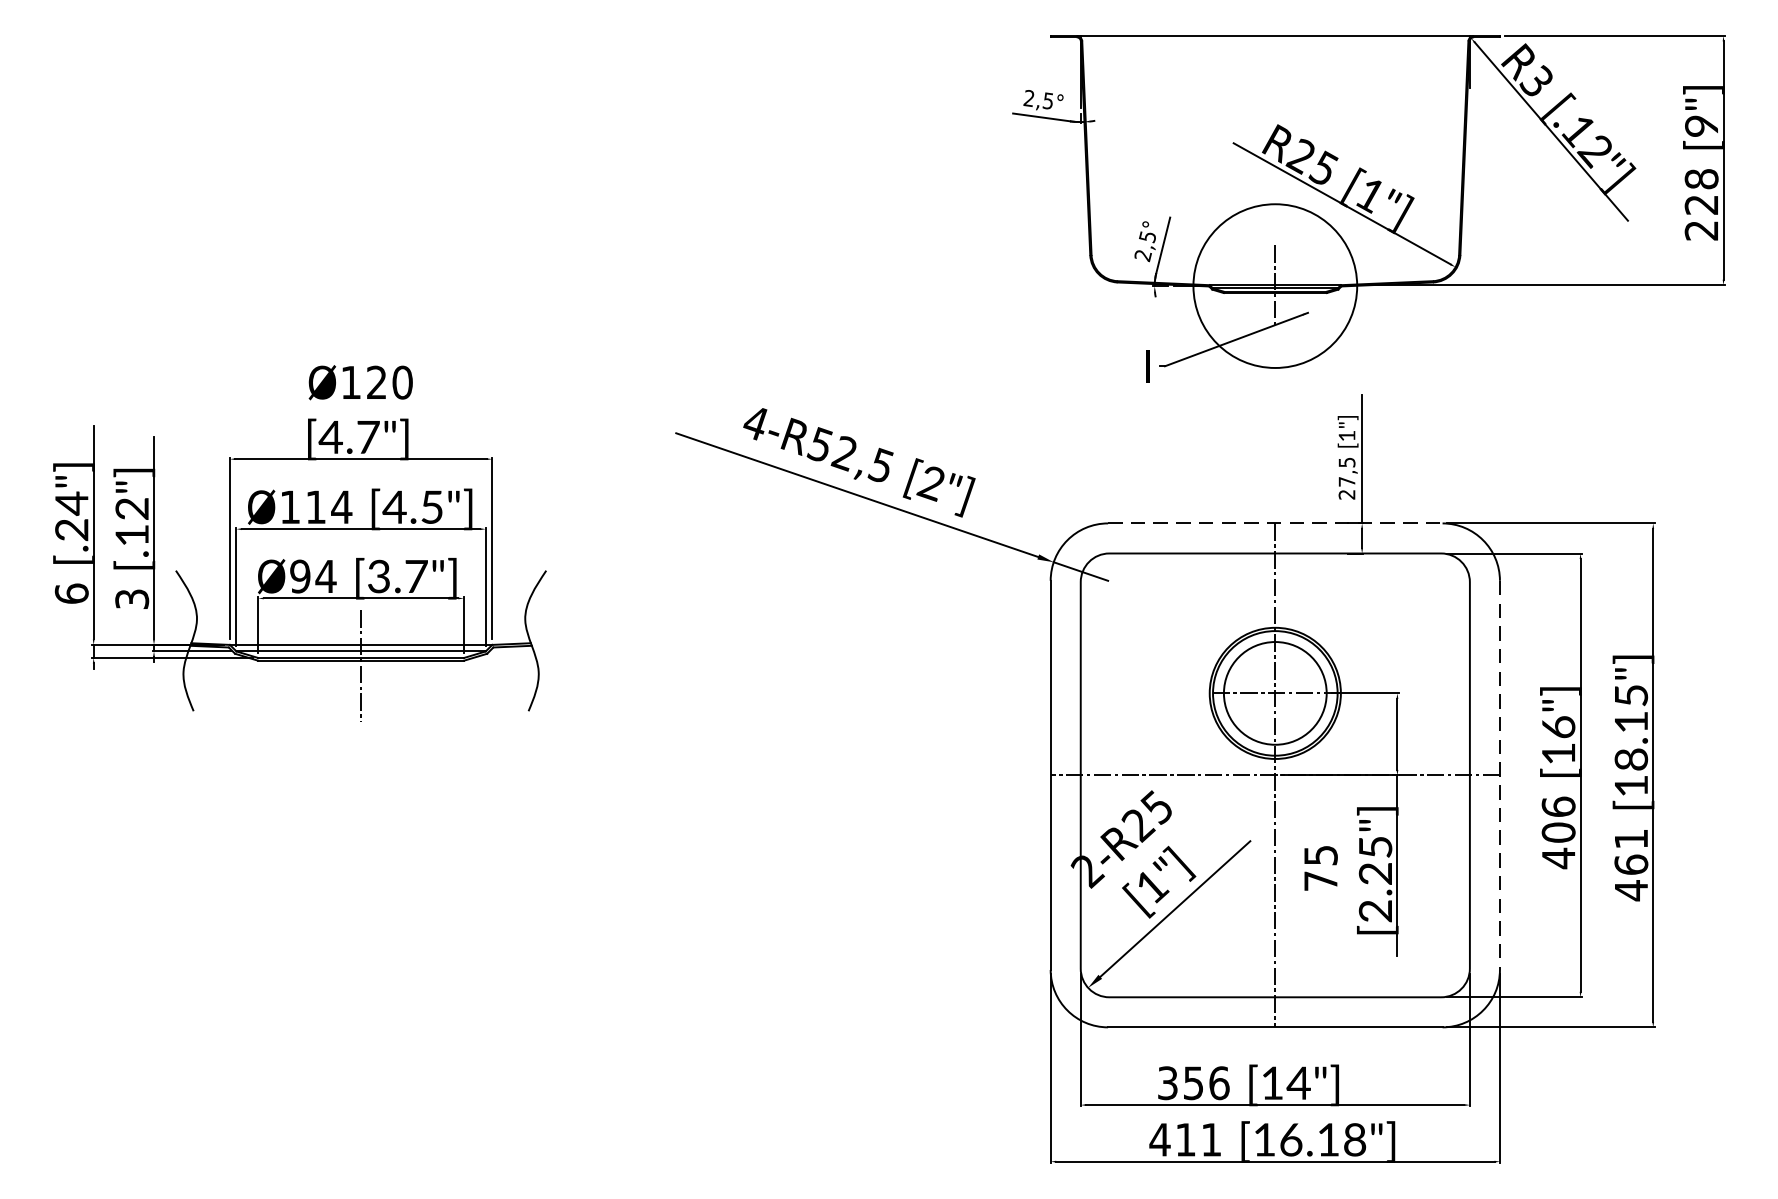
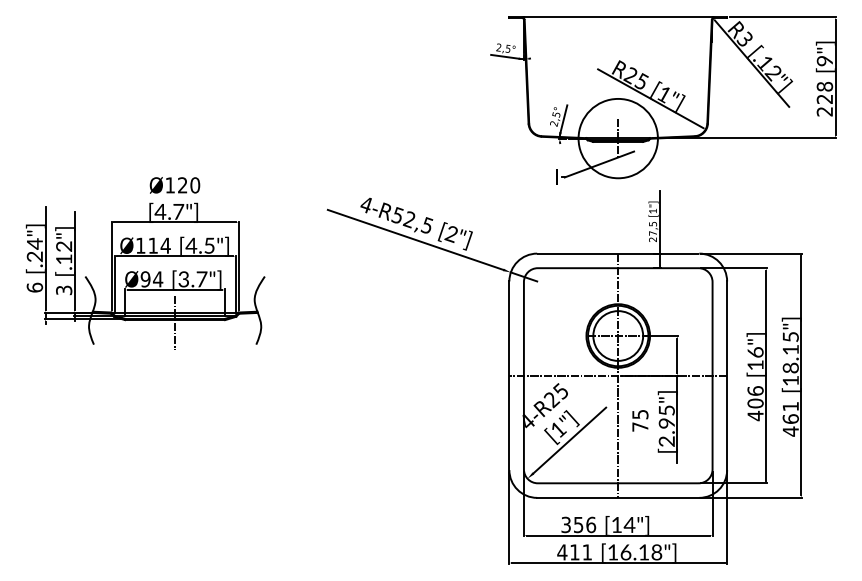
line: (1275, 523) -> (618, 253), dashed -> solid
line: (1500, 776) -> (727, 376), dashed -> solid
text: (1088, 871) -> (527, 422), 2-R25 -> 4-R25
text: (1374, 873) -> (666, 423), [2.25"] -> [2.95"]

